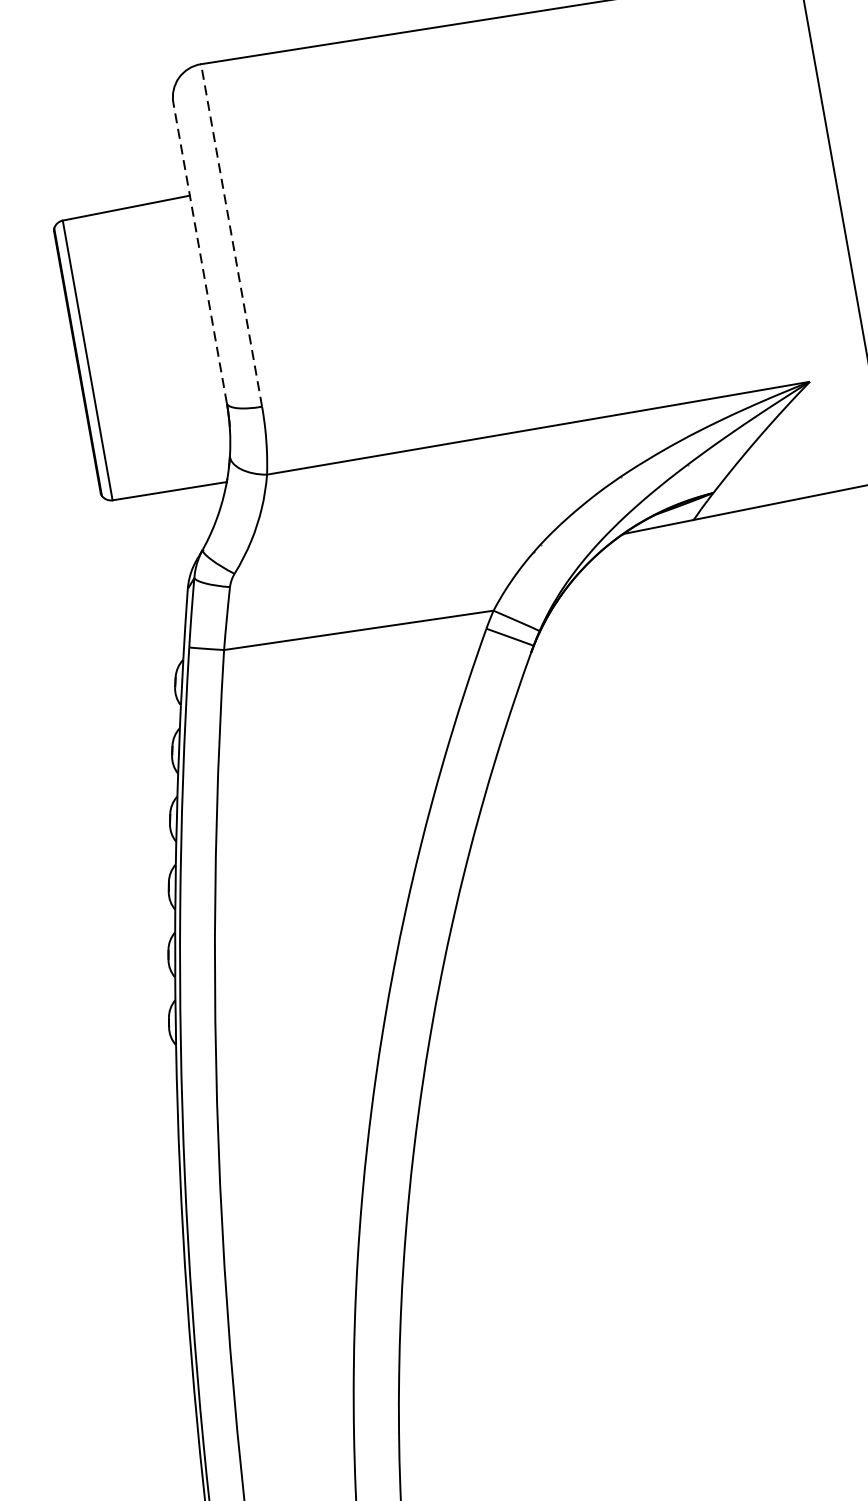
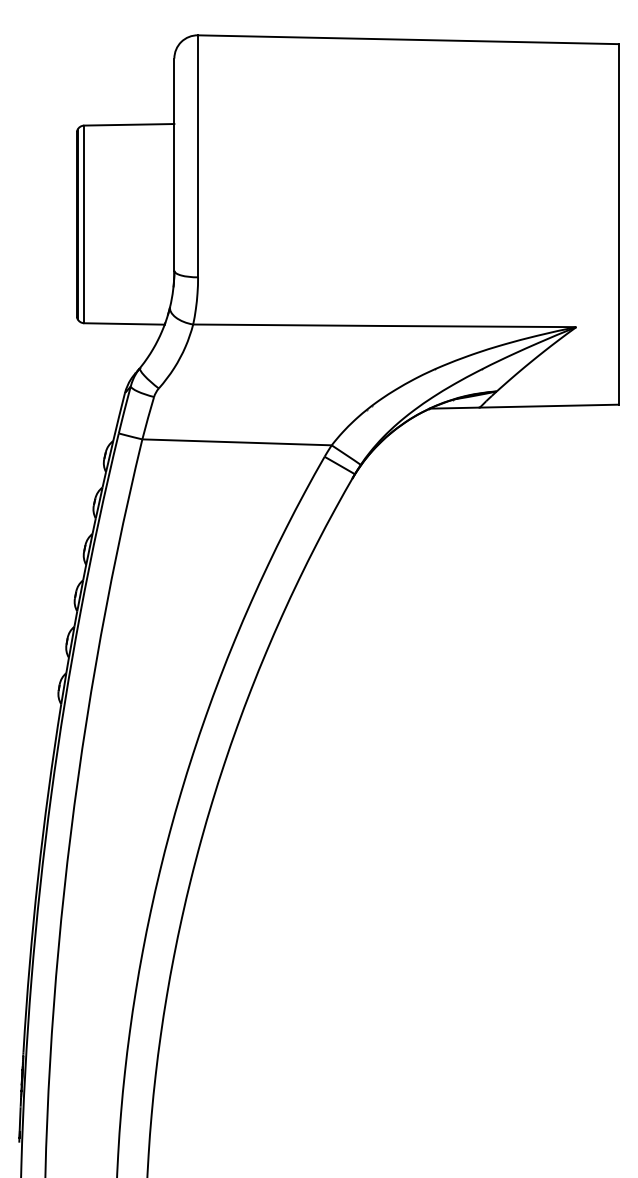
line: (232, 235) -> (198, 156), dashed -> solid
line: (200, 252) -> (174, 164), dashed -> solid

